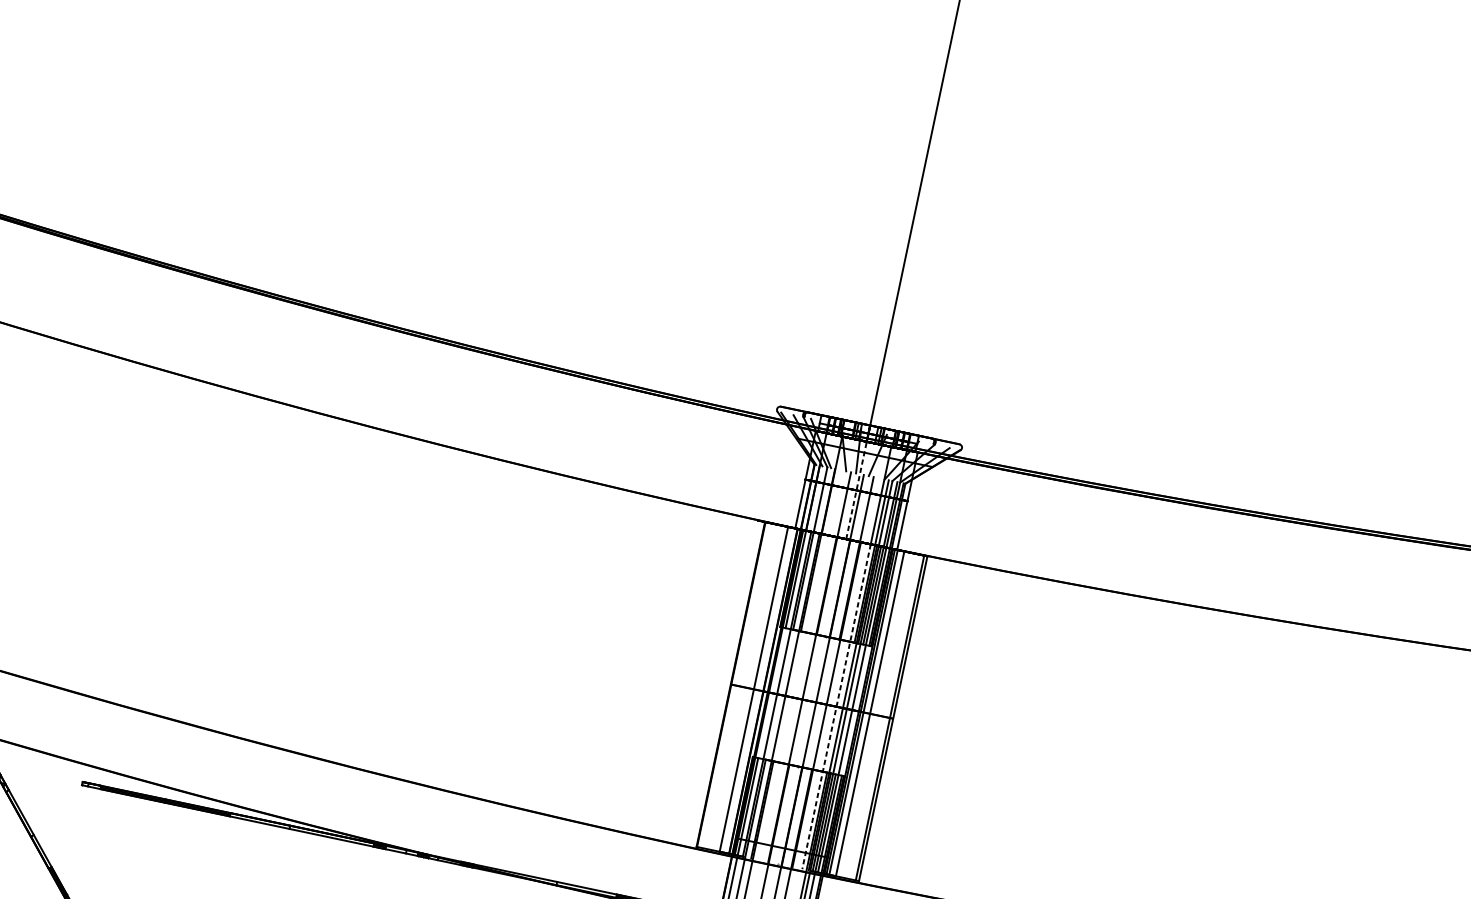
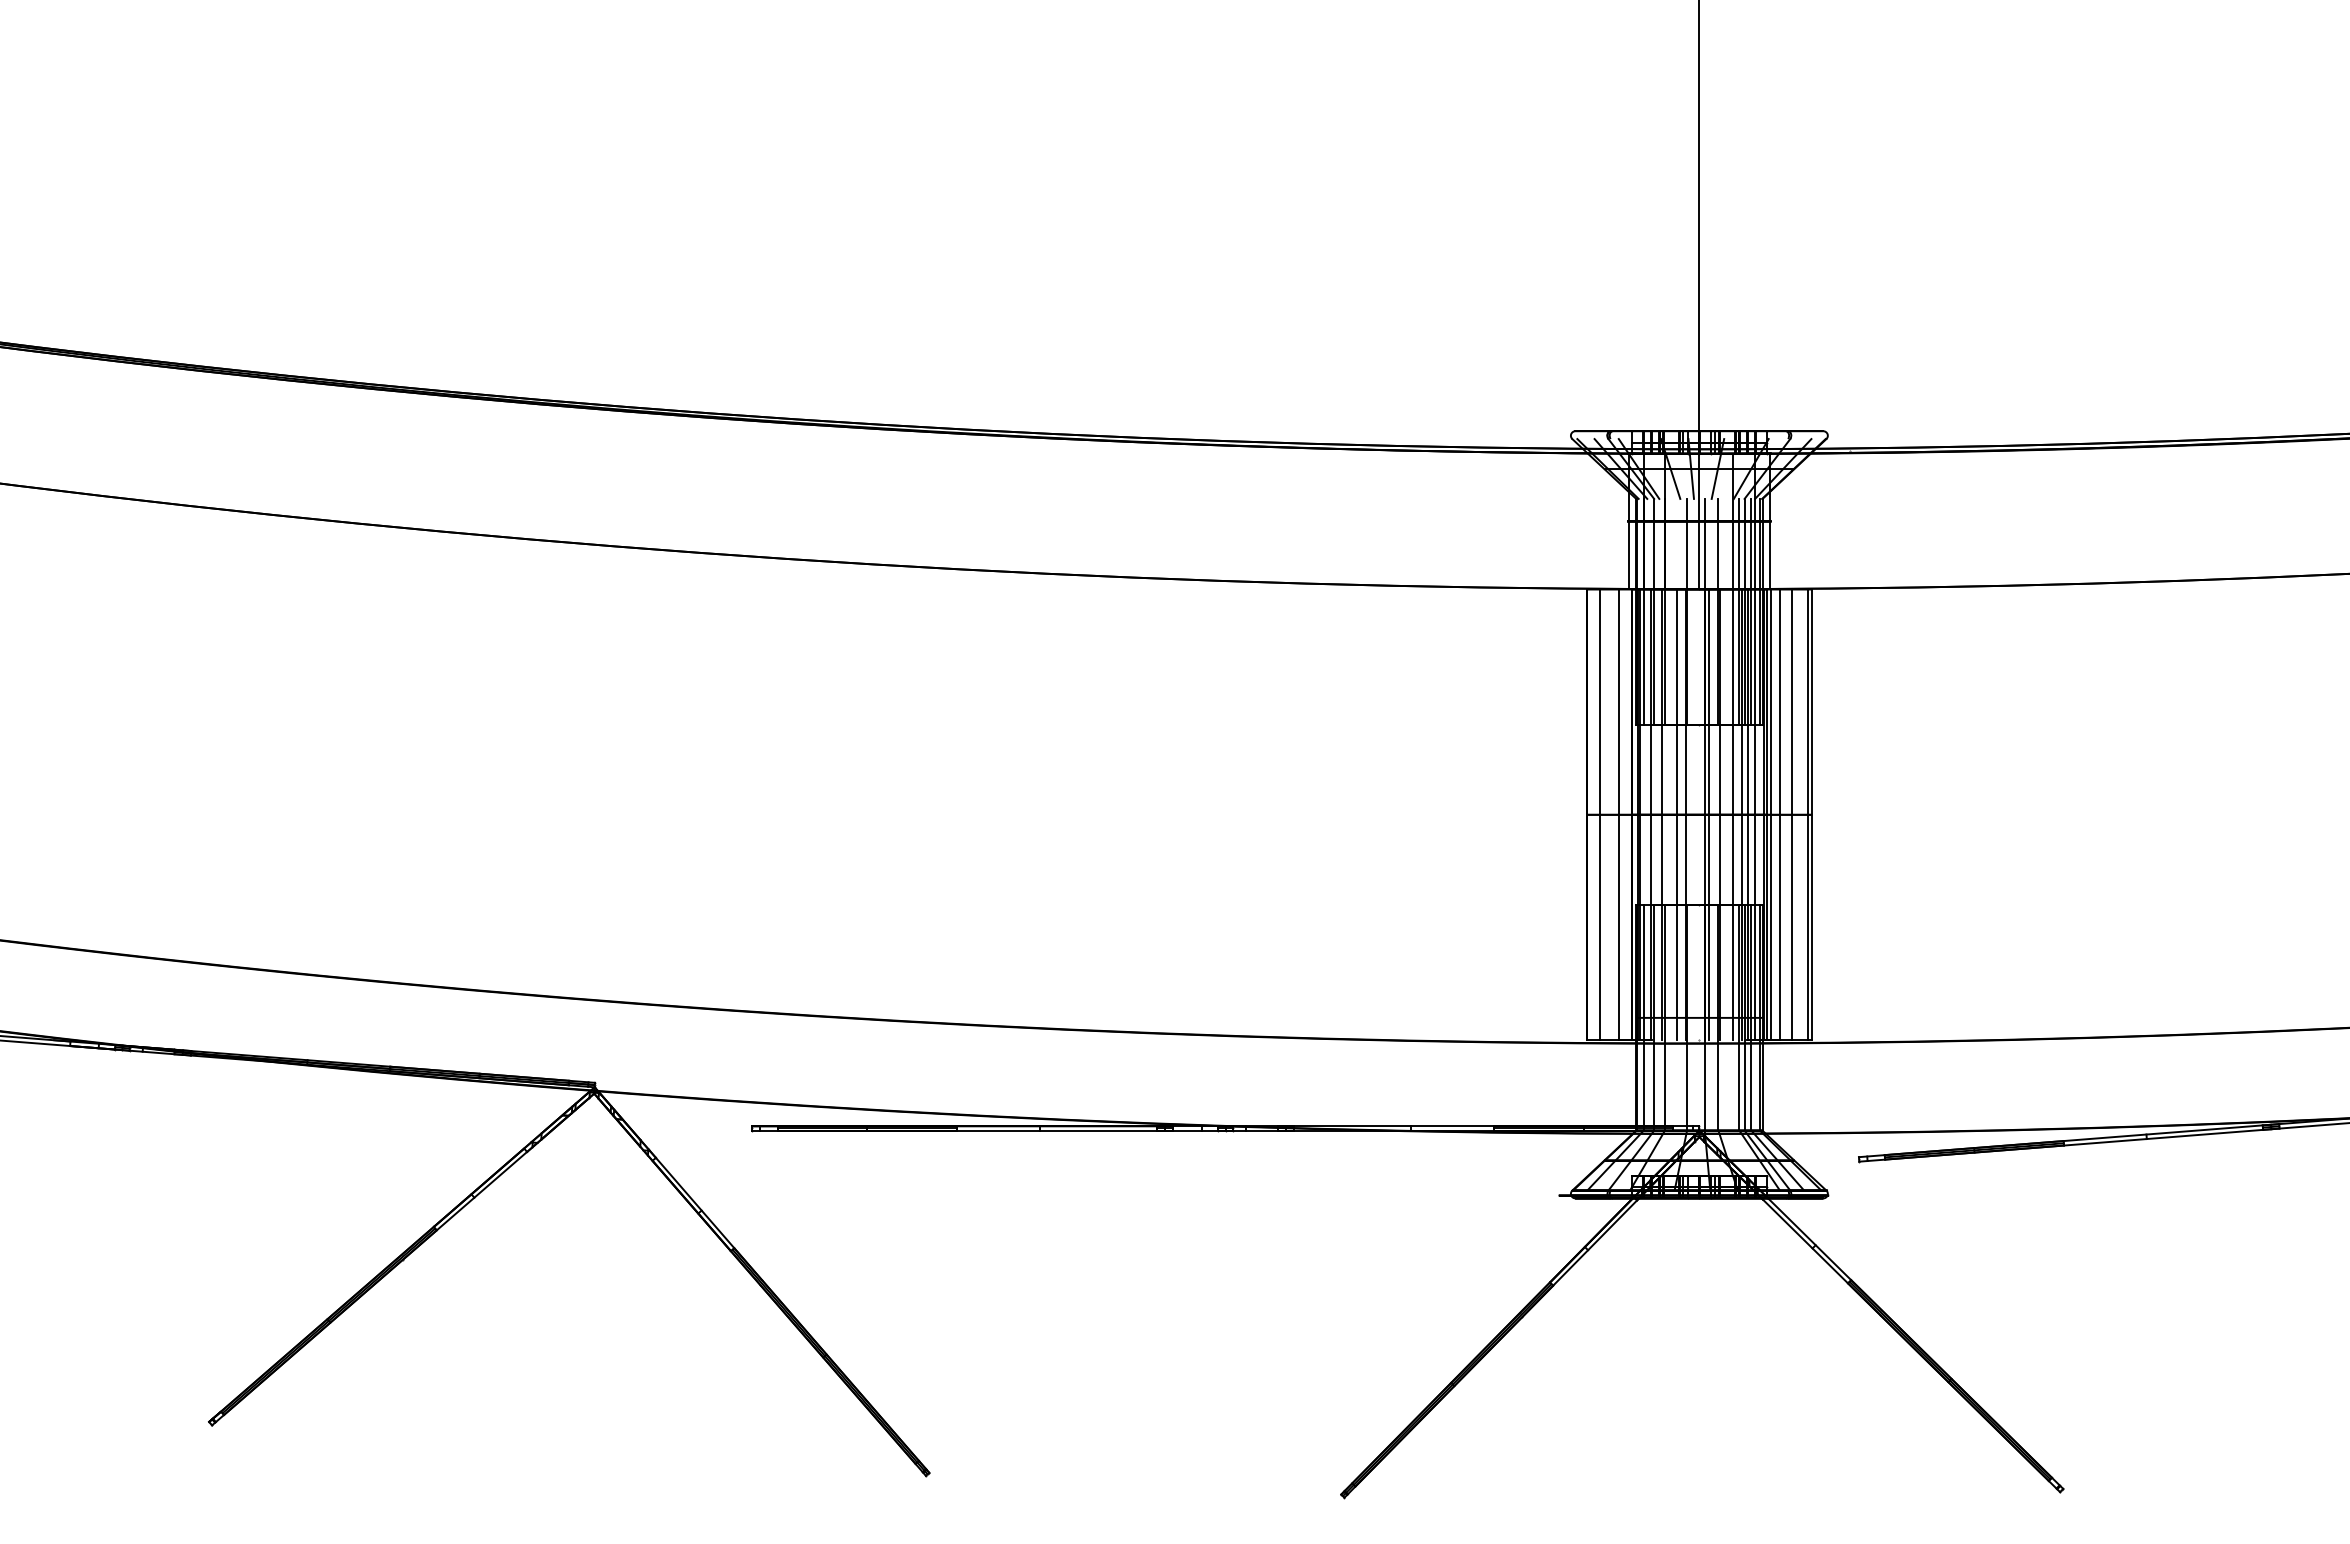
line: (856, 490) -> (1699, 521), dashed -> solid
line: (740, 686) -> (1599, 814), added
line: (796, 698) -> (1677, 814), added
line: (819, 702) -> (1709, 814), added
line: (836, 706) -> (1733, 814), dashed -> solid
line: (879, 715) -> (1792, 814), added

